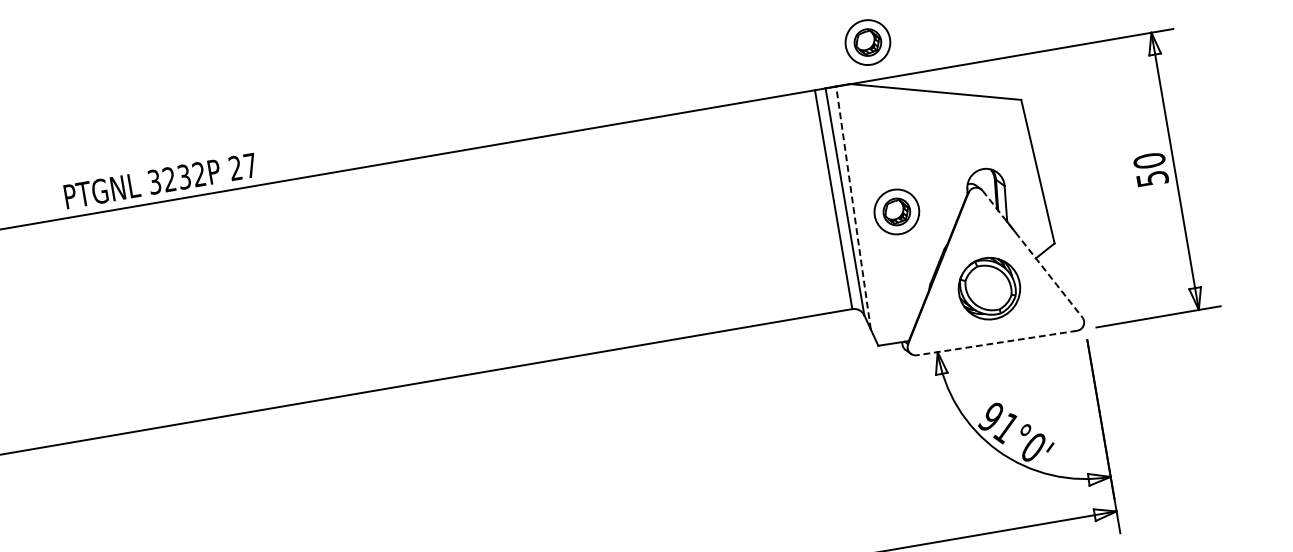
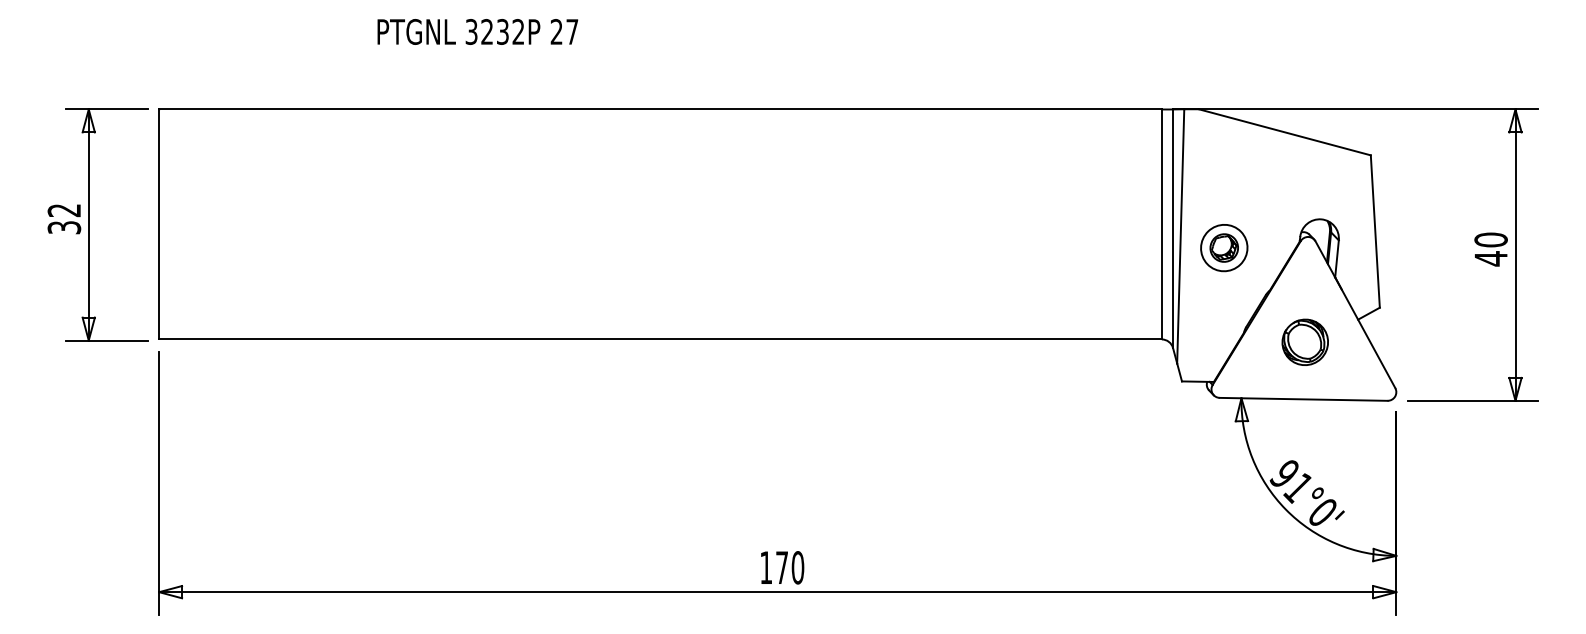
part: (868, 42) -> (1224, 70), removed
text: (1151, 178) -> (1490, 258), 50 -> 40
text: (160, 180) -> (477, 31), moved
line: (853, 207) -> (1180, 235), dashed -> solid
line: (1032, 253) -> (1355, 314), dashed -> solid
part: (988, 287) -> (1304, 341), size x0.71
line: (996, 343) -> (1303, 399), dashed -> solid

